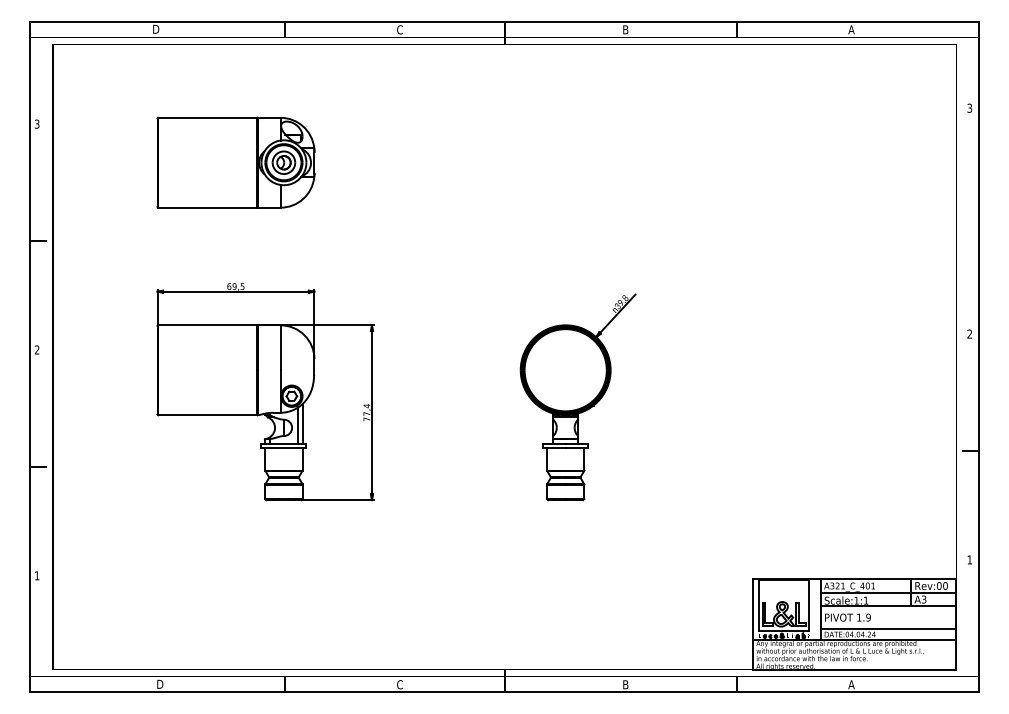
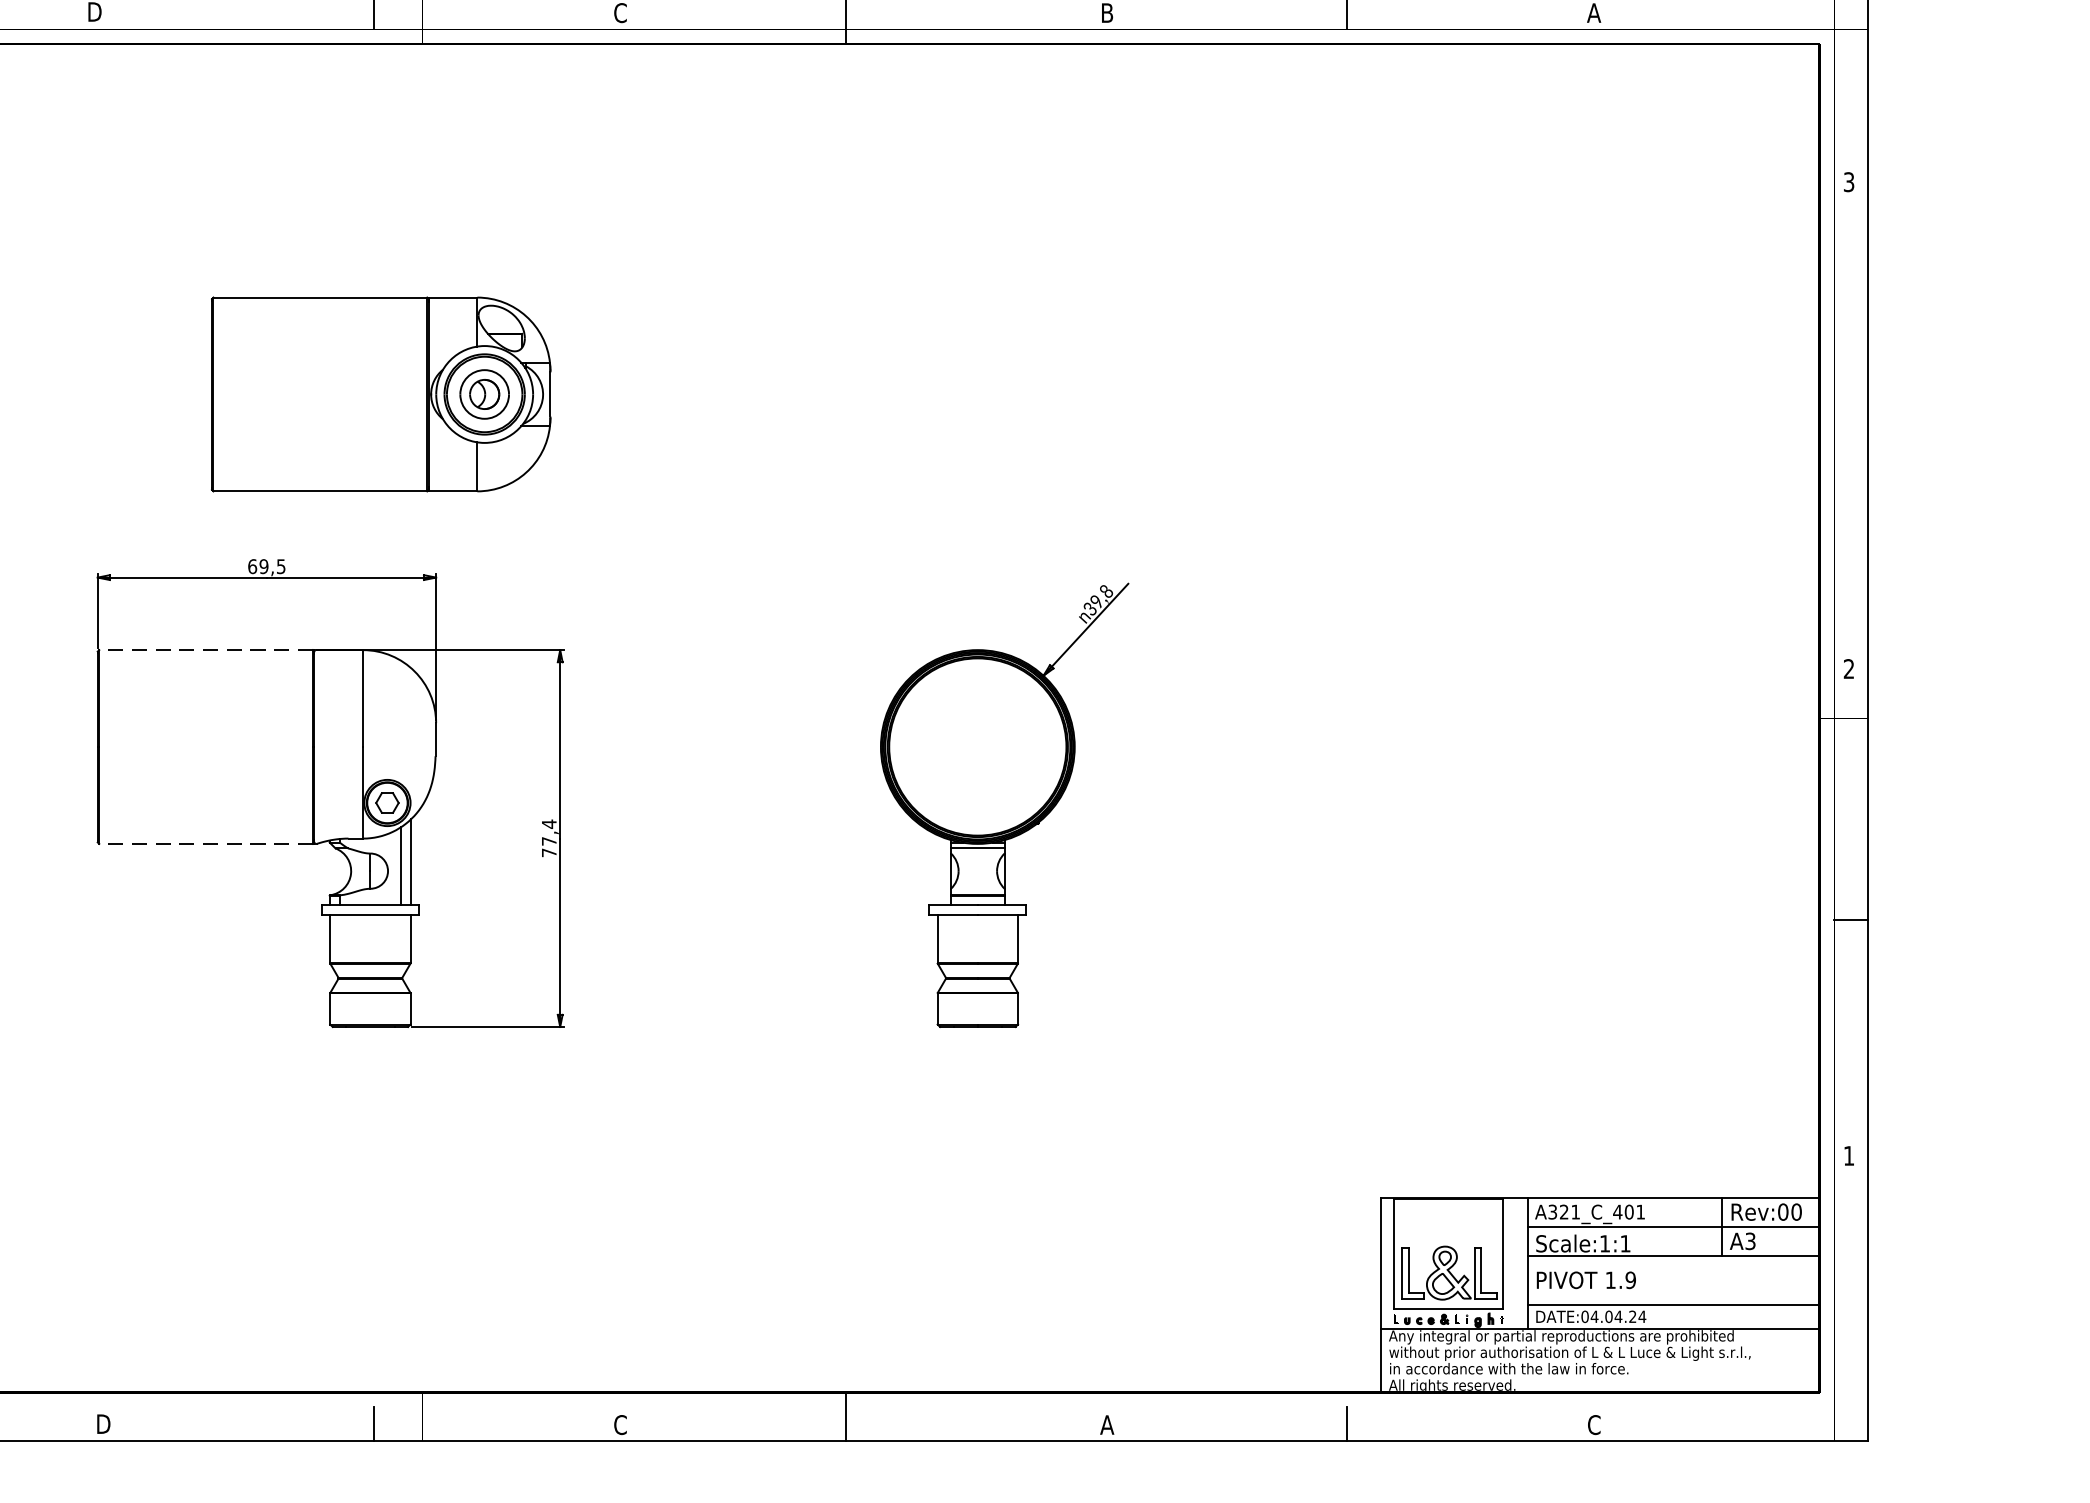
part: (235, 162) -> (380, 393), moved
line: (207, 325) -> (205, 650), solid -> dashed
line: (207, 415) -> (205, 844), solid -> dashed
text: (625, 684) -> (1106, 1424), B -> A
text: (851, 684) -> (1594, 1424), A -> C

